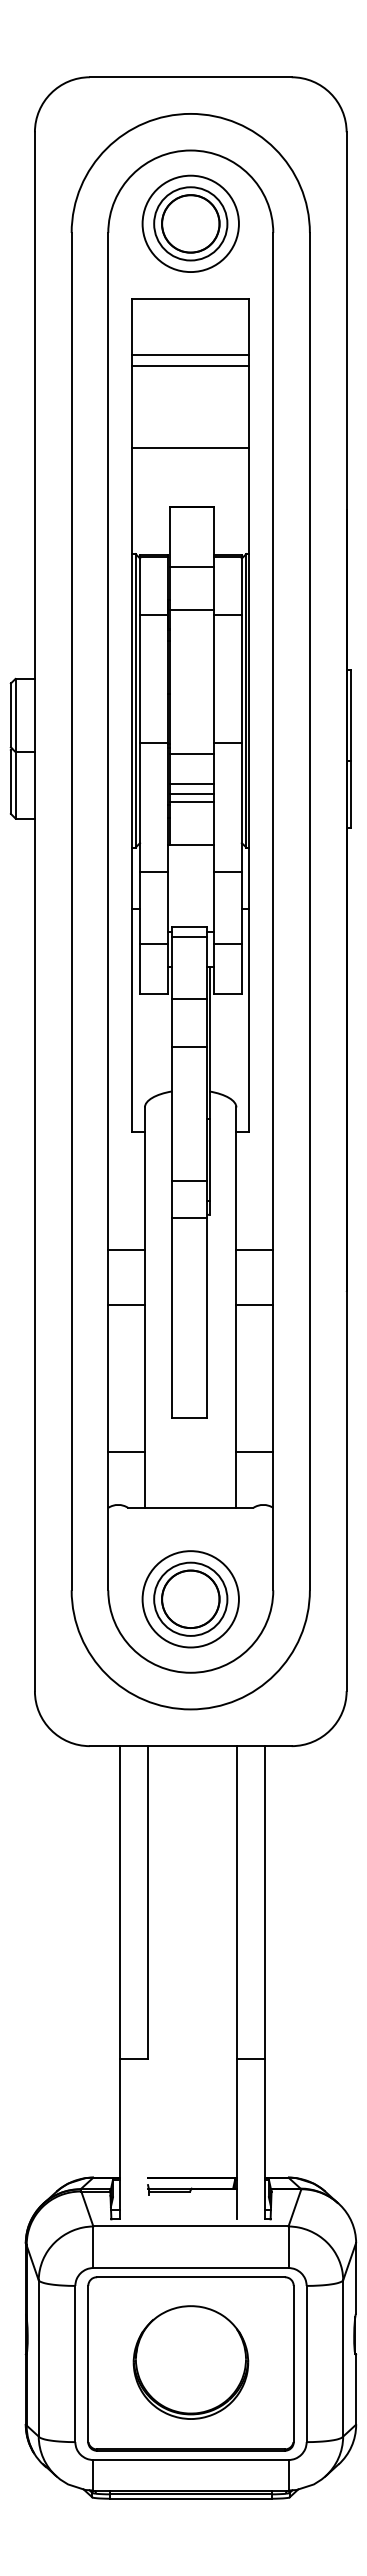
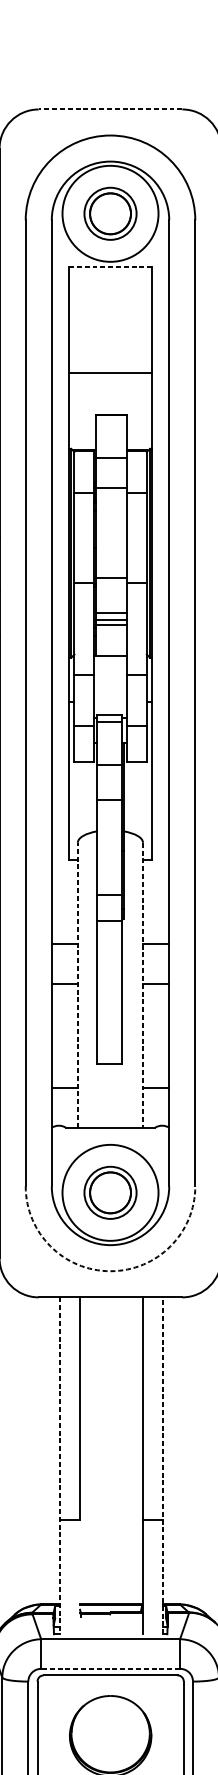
line: (190, 77) -> (110, 109), solid -> dashed
circle: (190, 223) -> (110, 213), size x1.4
line: (190, 298) -> (110, 266), solid -> dashed
line: (190, 354) -> (110, 306), removed
line: (190, 365) -> (110, 314), removed
line: (191, 754) -> (111, 577), moved
line: (144, 1307) -> (77, 985), solid -> dashed
line: (236, 1308) -> (143, 985), solid -> dashed
circle: (190, 1599) -> (110, 1192), size x1.4
arc: (190, 1709) -> (110, 1271), solid -> dashed
line: (120, 1982) -> (60, 1465), solid -> dashed
line: (264, 1982) -> (162, 1465), solid -> dashed
line: (190, 2268) -> (110, 1669), solid -> dashed

